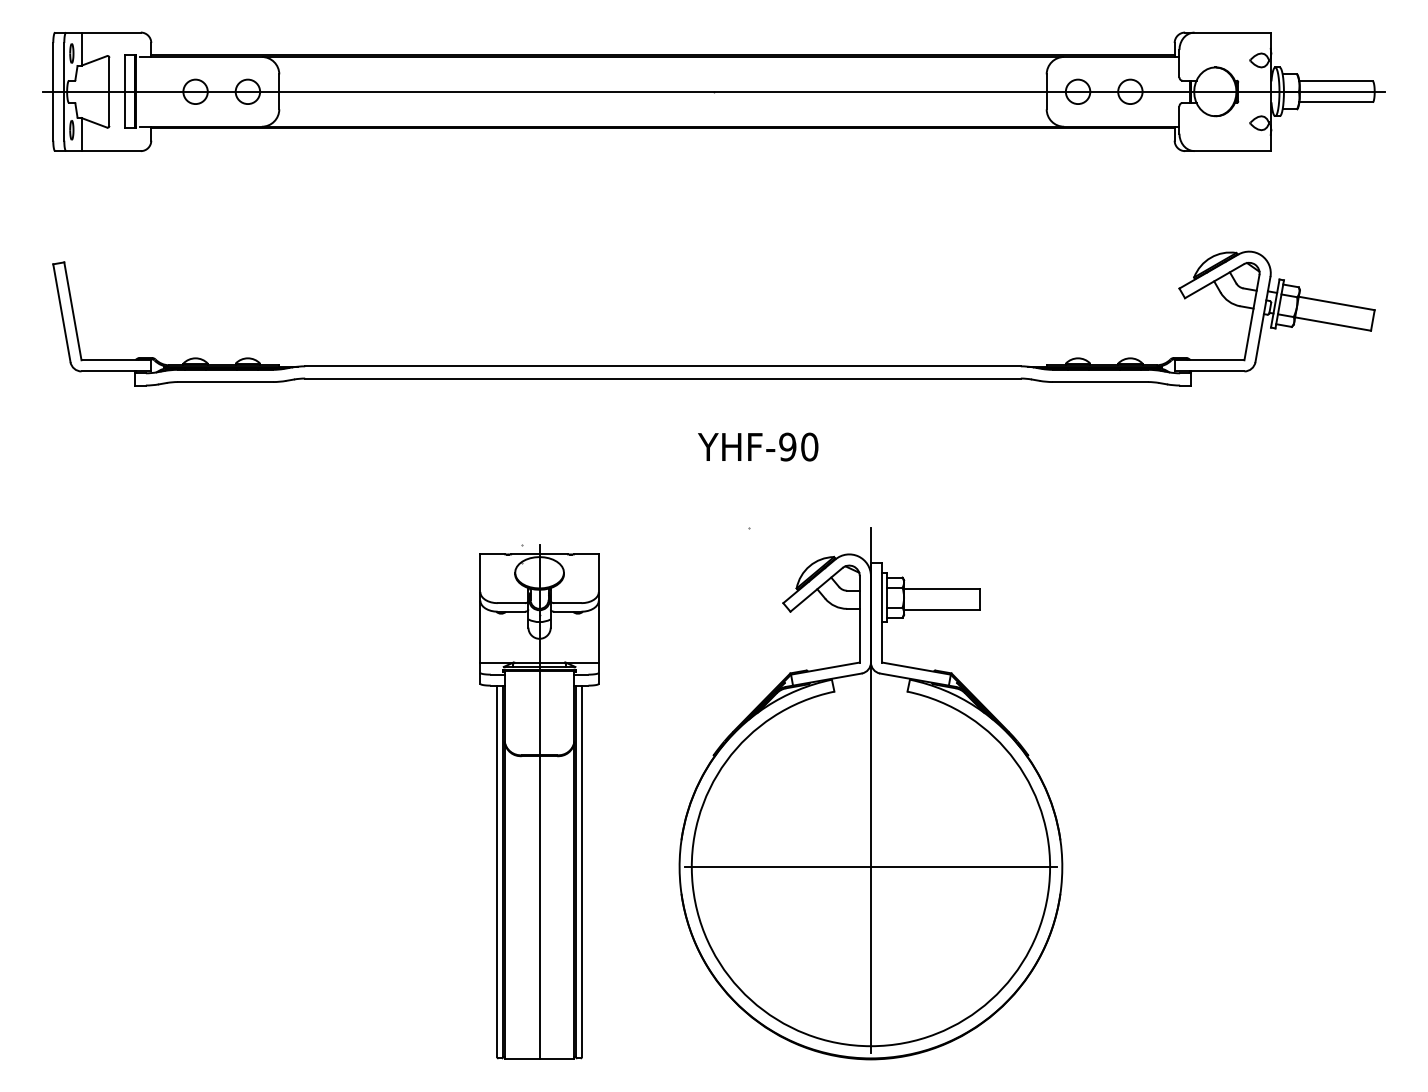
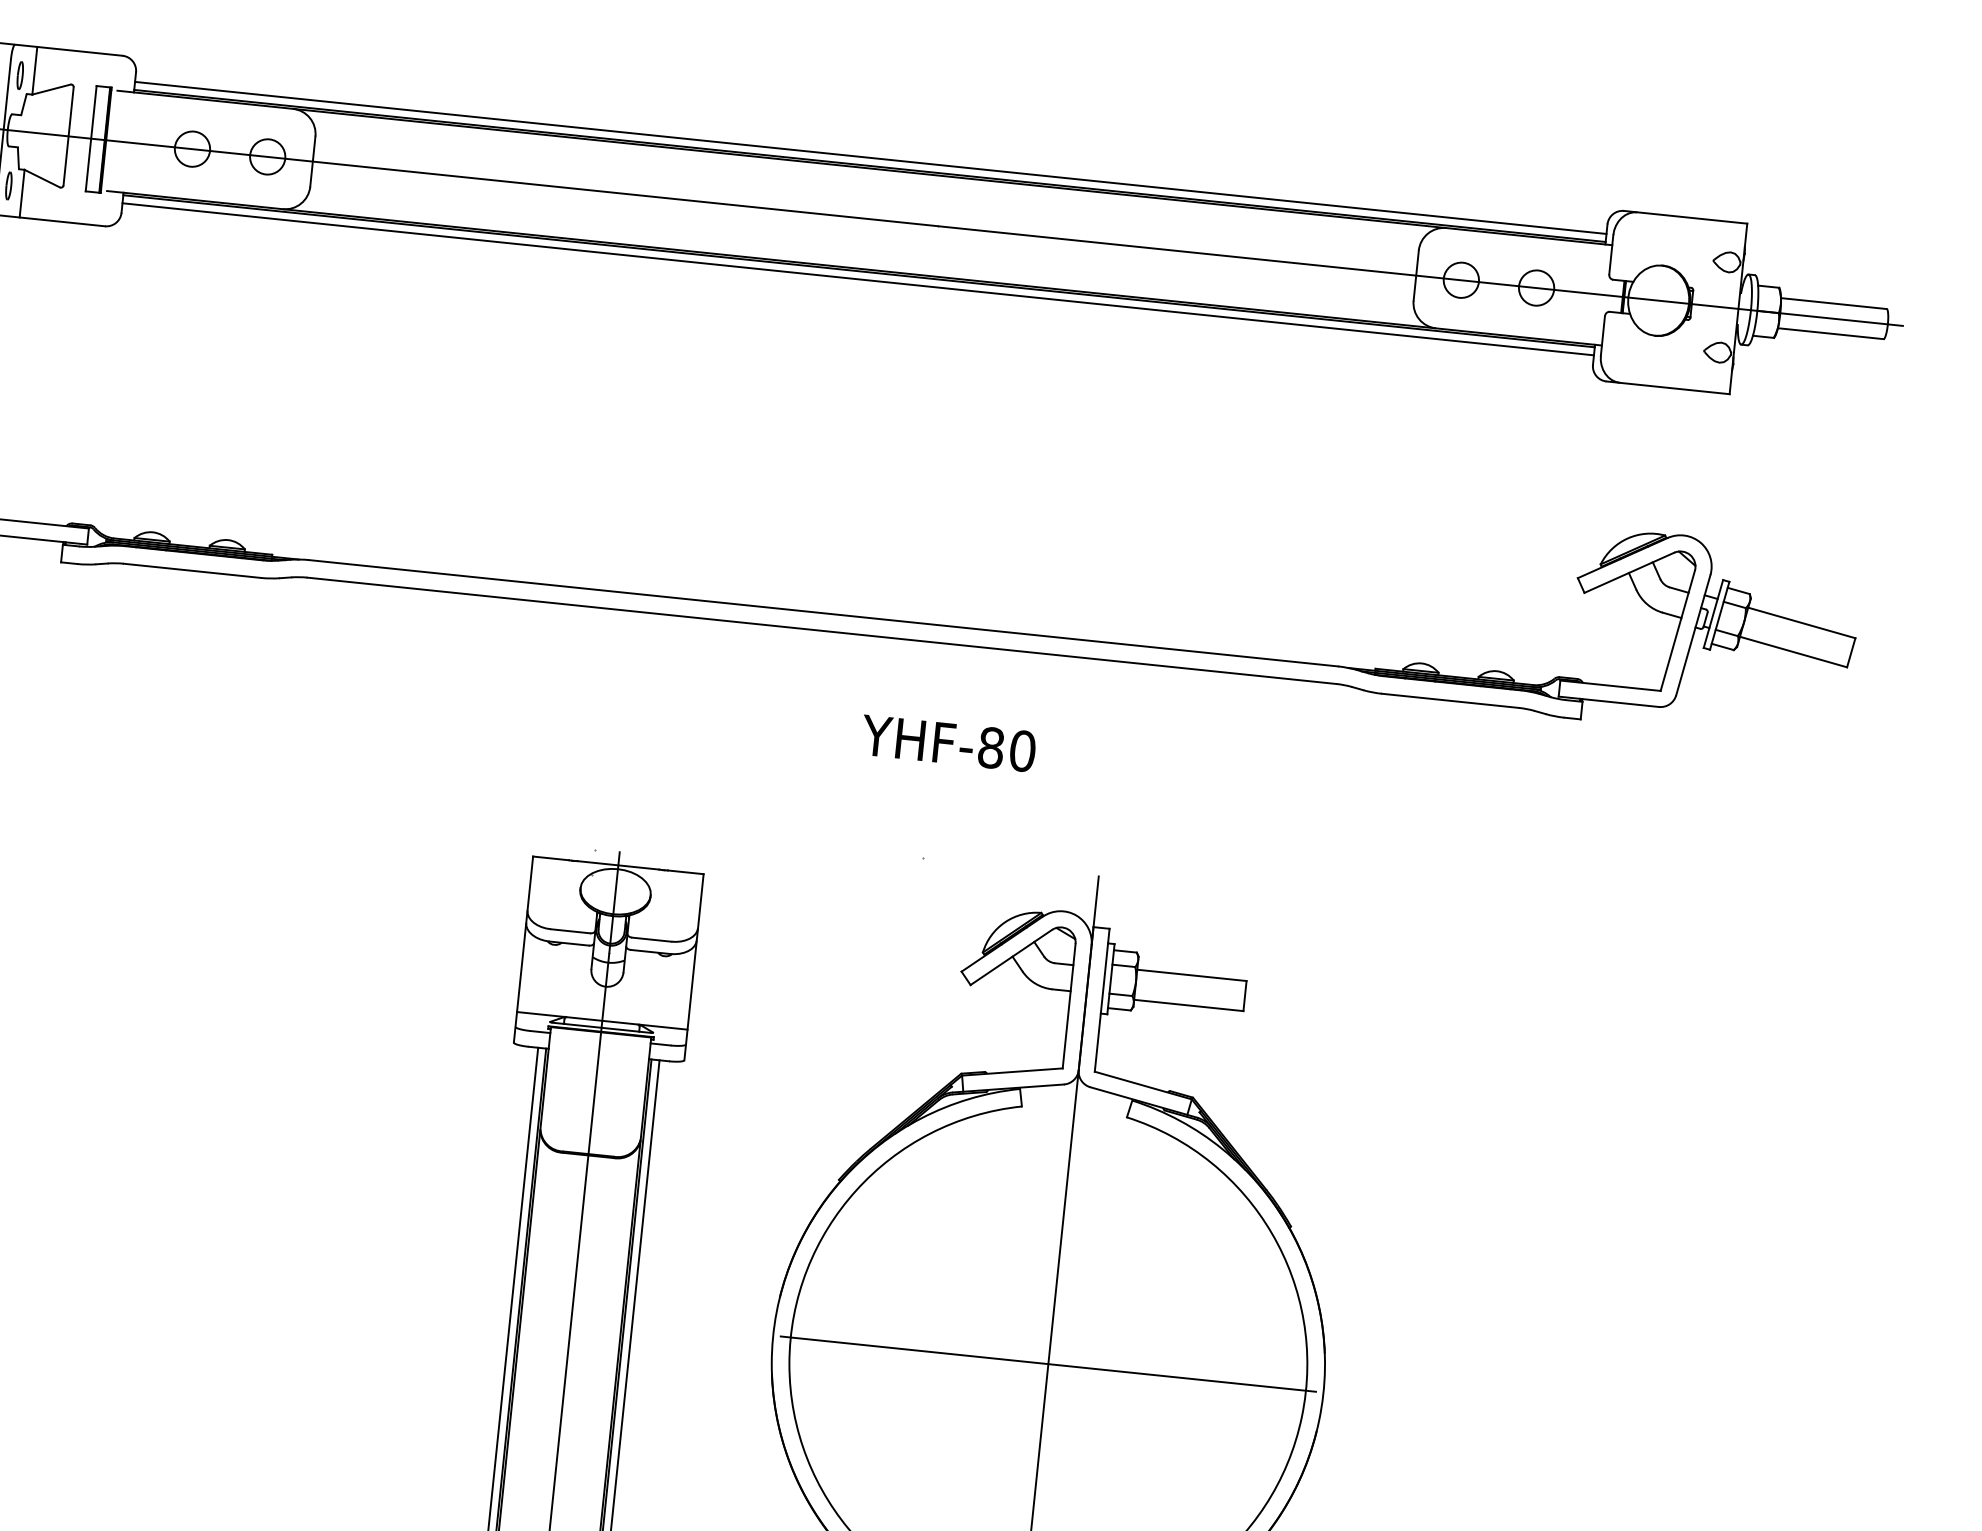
line: (662, 49) -> (870, 157), added
line: (662, 134) -> (857, 279), added
text: (787, 446) -> (990, 747), YHF-90 -> YHF-80

